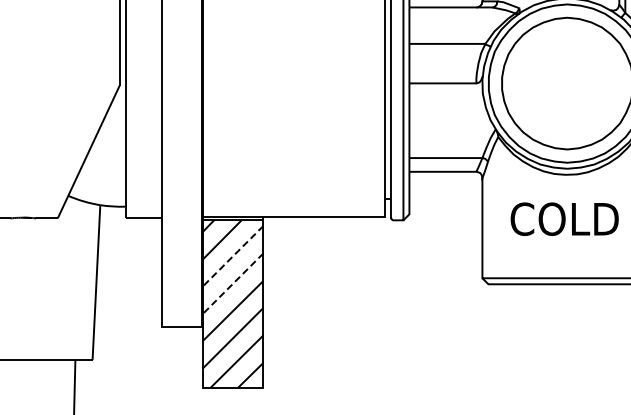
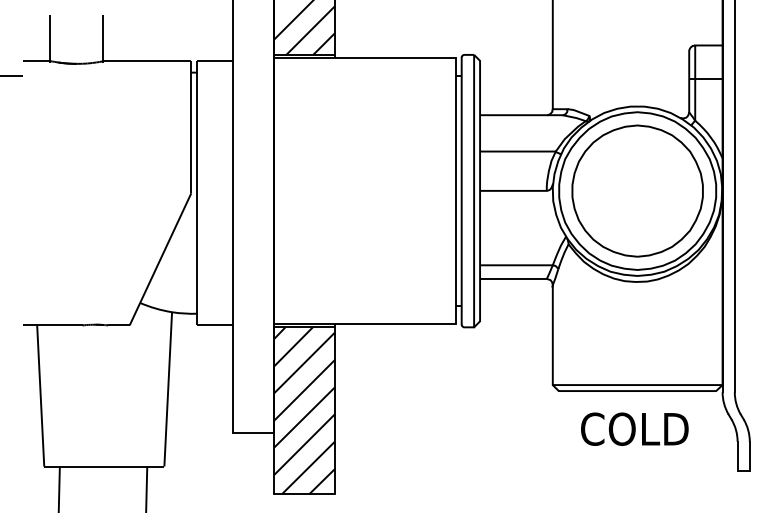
text: (564, 218) -> (634, 428), moved
line: (233, 256) -> (304, 363), dashed -> solid
line: (233, 283) -> (304, 390), dashed -> solid

